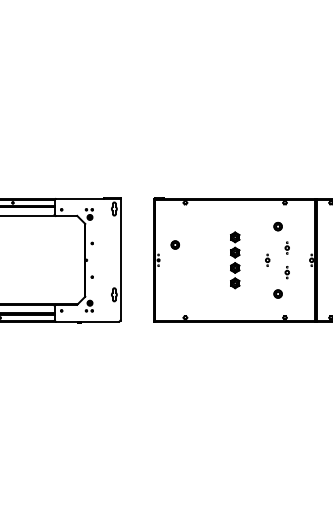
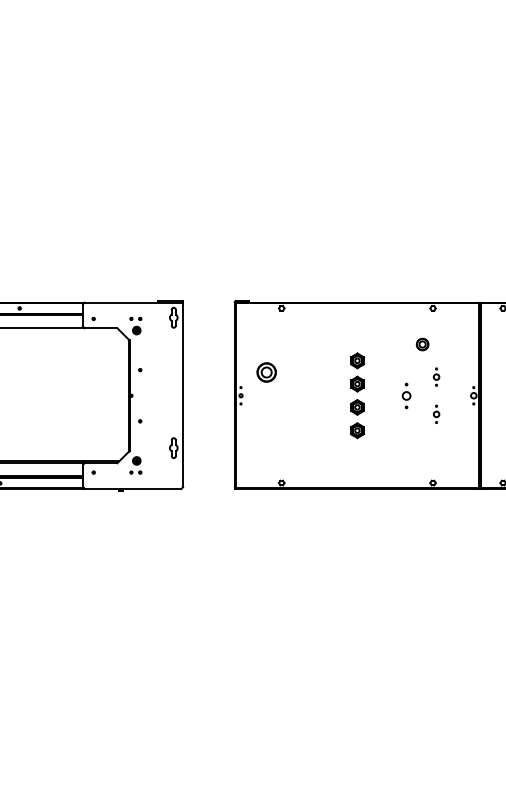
part: (174, 244) -> (265, 371), size x1.6
part: (267, 259) -> (406, 394), size x1.4
part: (277, 293) -> (421, 446), removed

